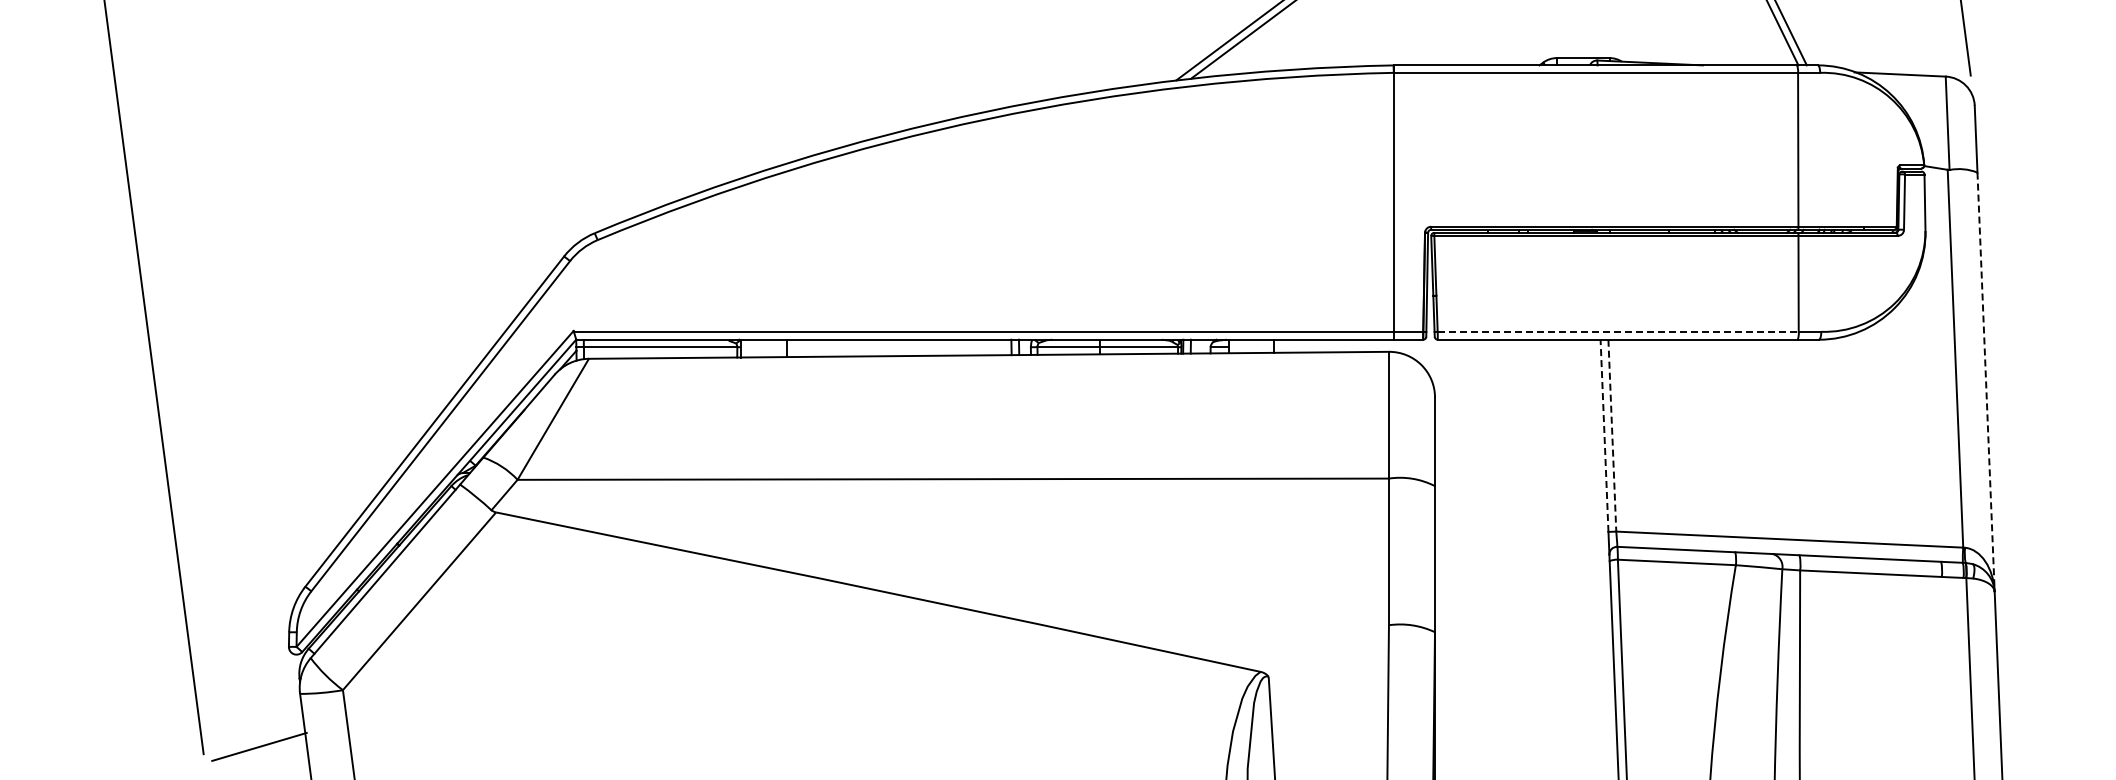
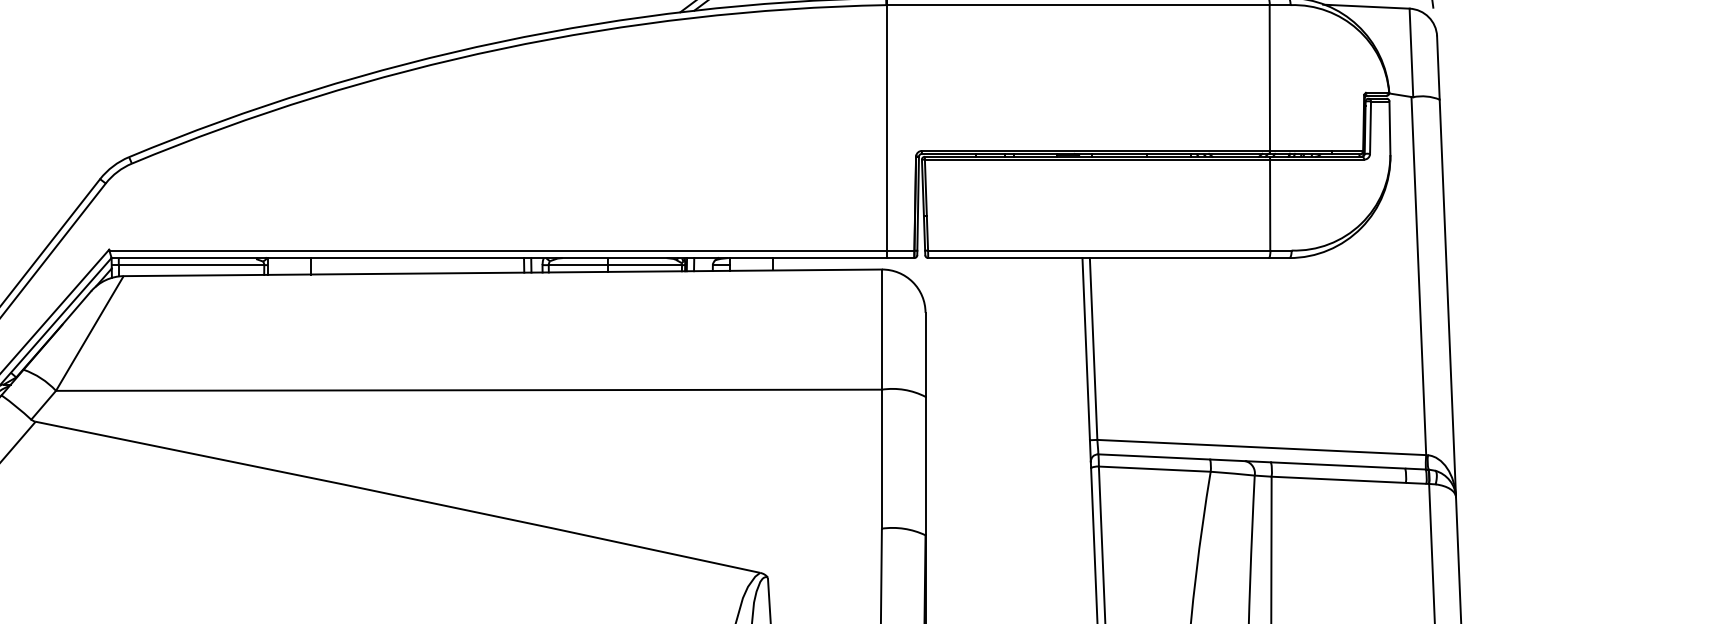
line: (1618, 331) -> (1099, 250), dashed -> solid
line: (1986, 382) -> (1448, 298), dashed -> solid
line: (1604, 435) -> (1086, 348), dashed -> solid
line: (1612, 436) -> (1093, 349), dashed -> solid

